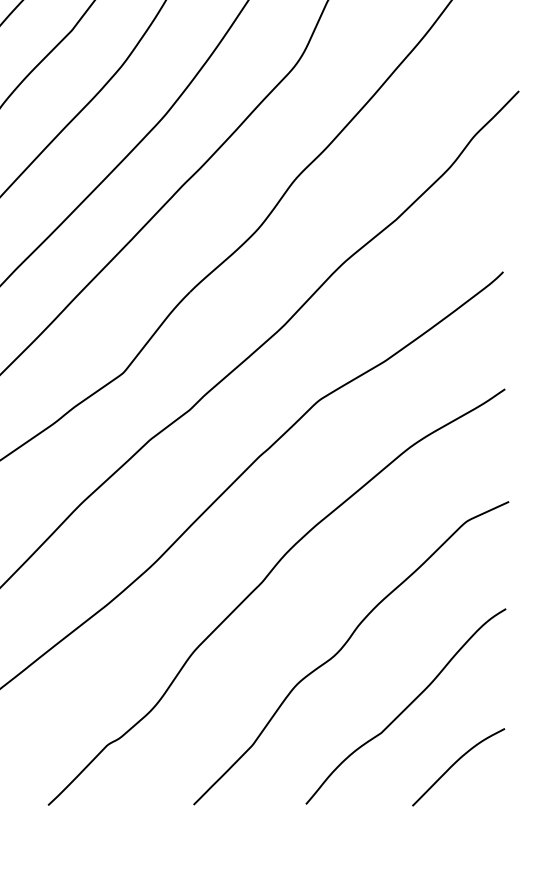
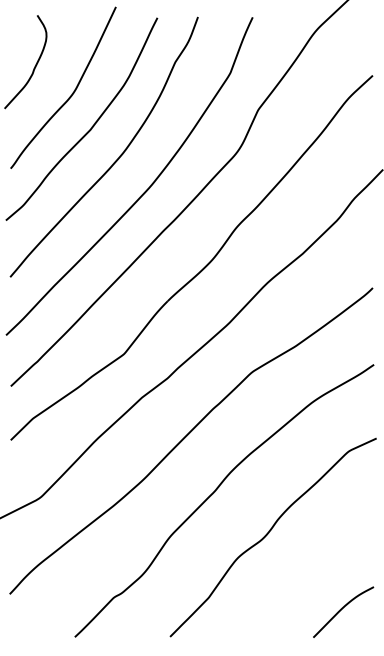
curve: (406, 706) -> (309, 572), removed

